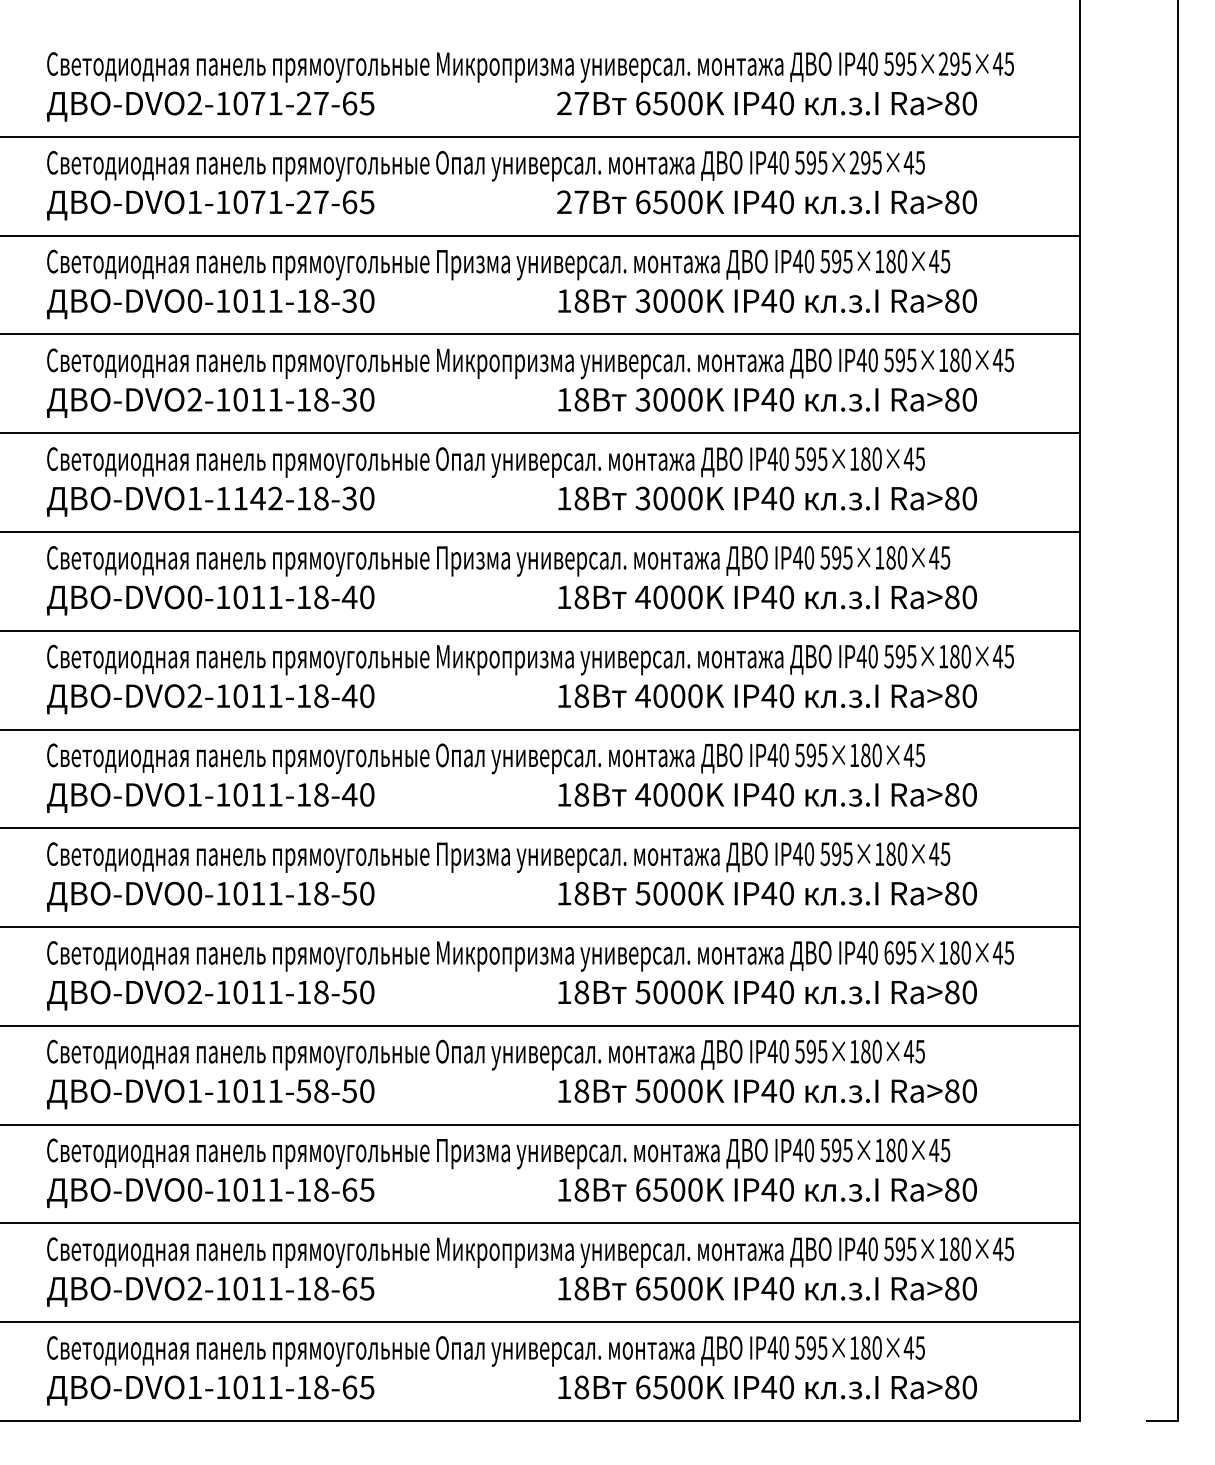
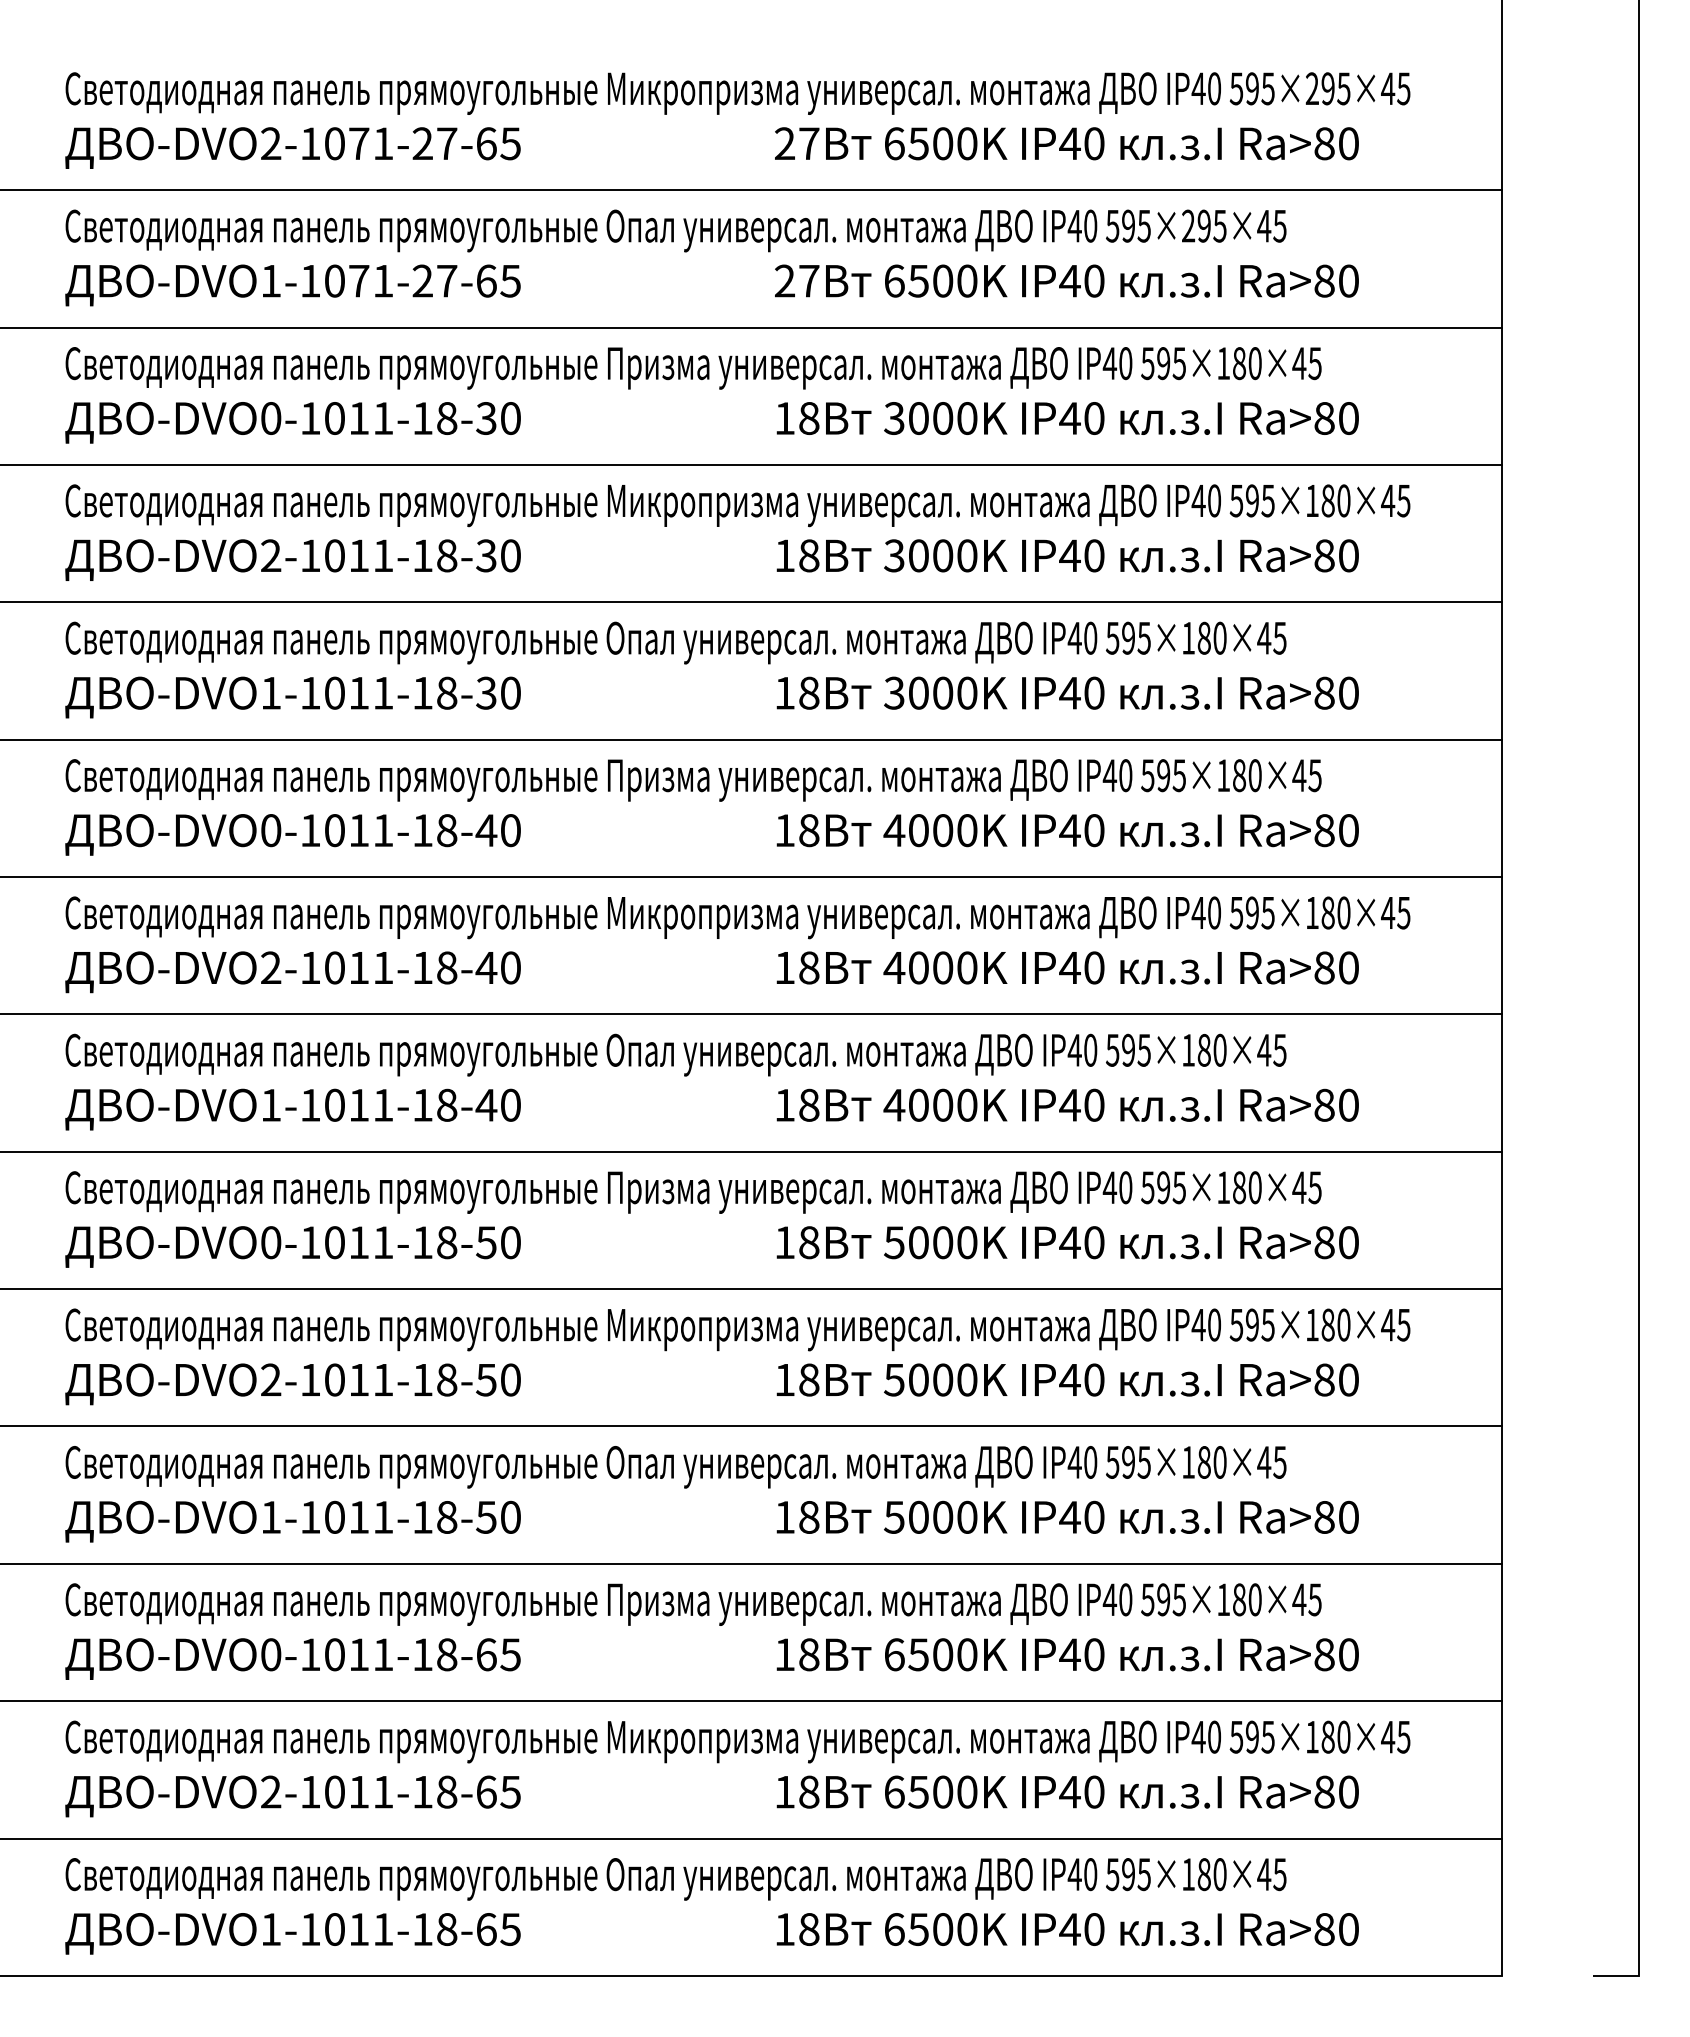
text: (258, 498) -> (359, 692), -DVO1-1142-18-30 -> -DVO1-1011-18-30
text: (888, 952) -> (1236, 1324), 695×180×45 -> 595×180×45
text: (303, 1091) -> (422, 1517), -DVO1-1011-58-50 -> -DVO1-1011-18-50

